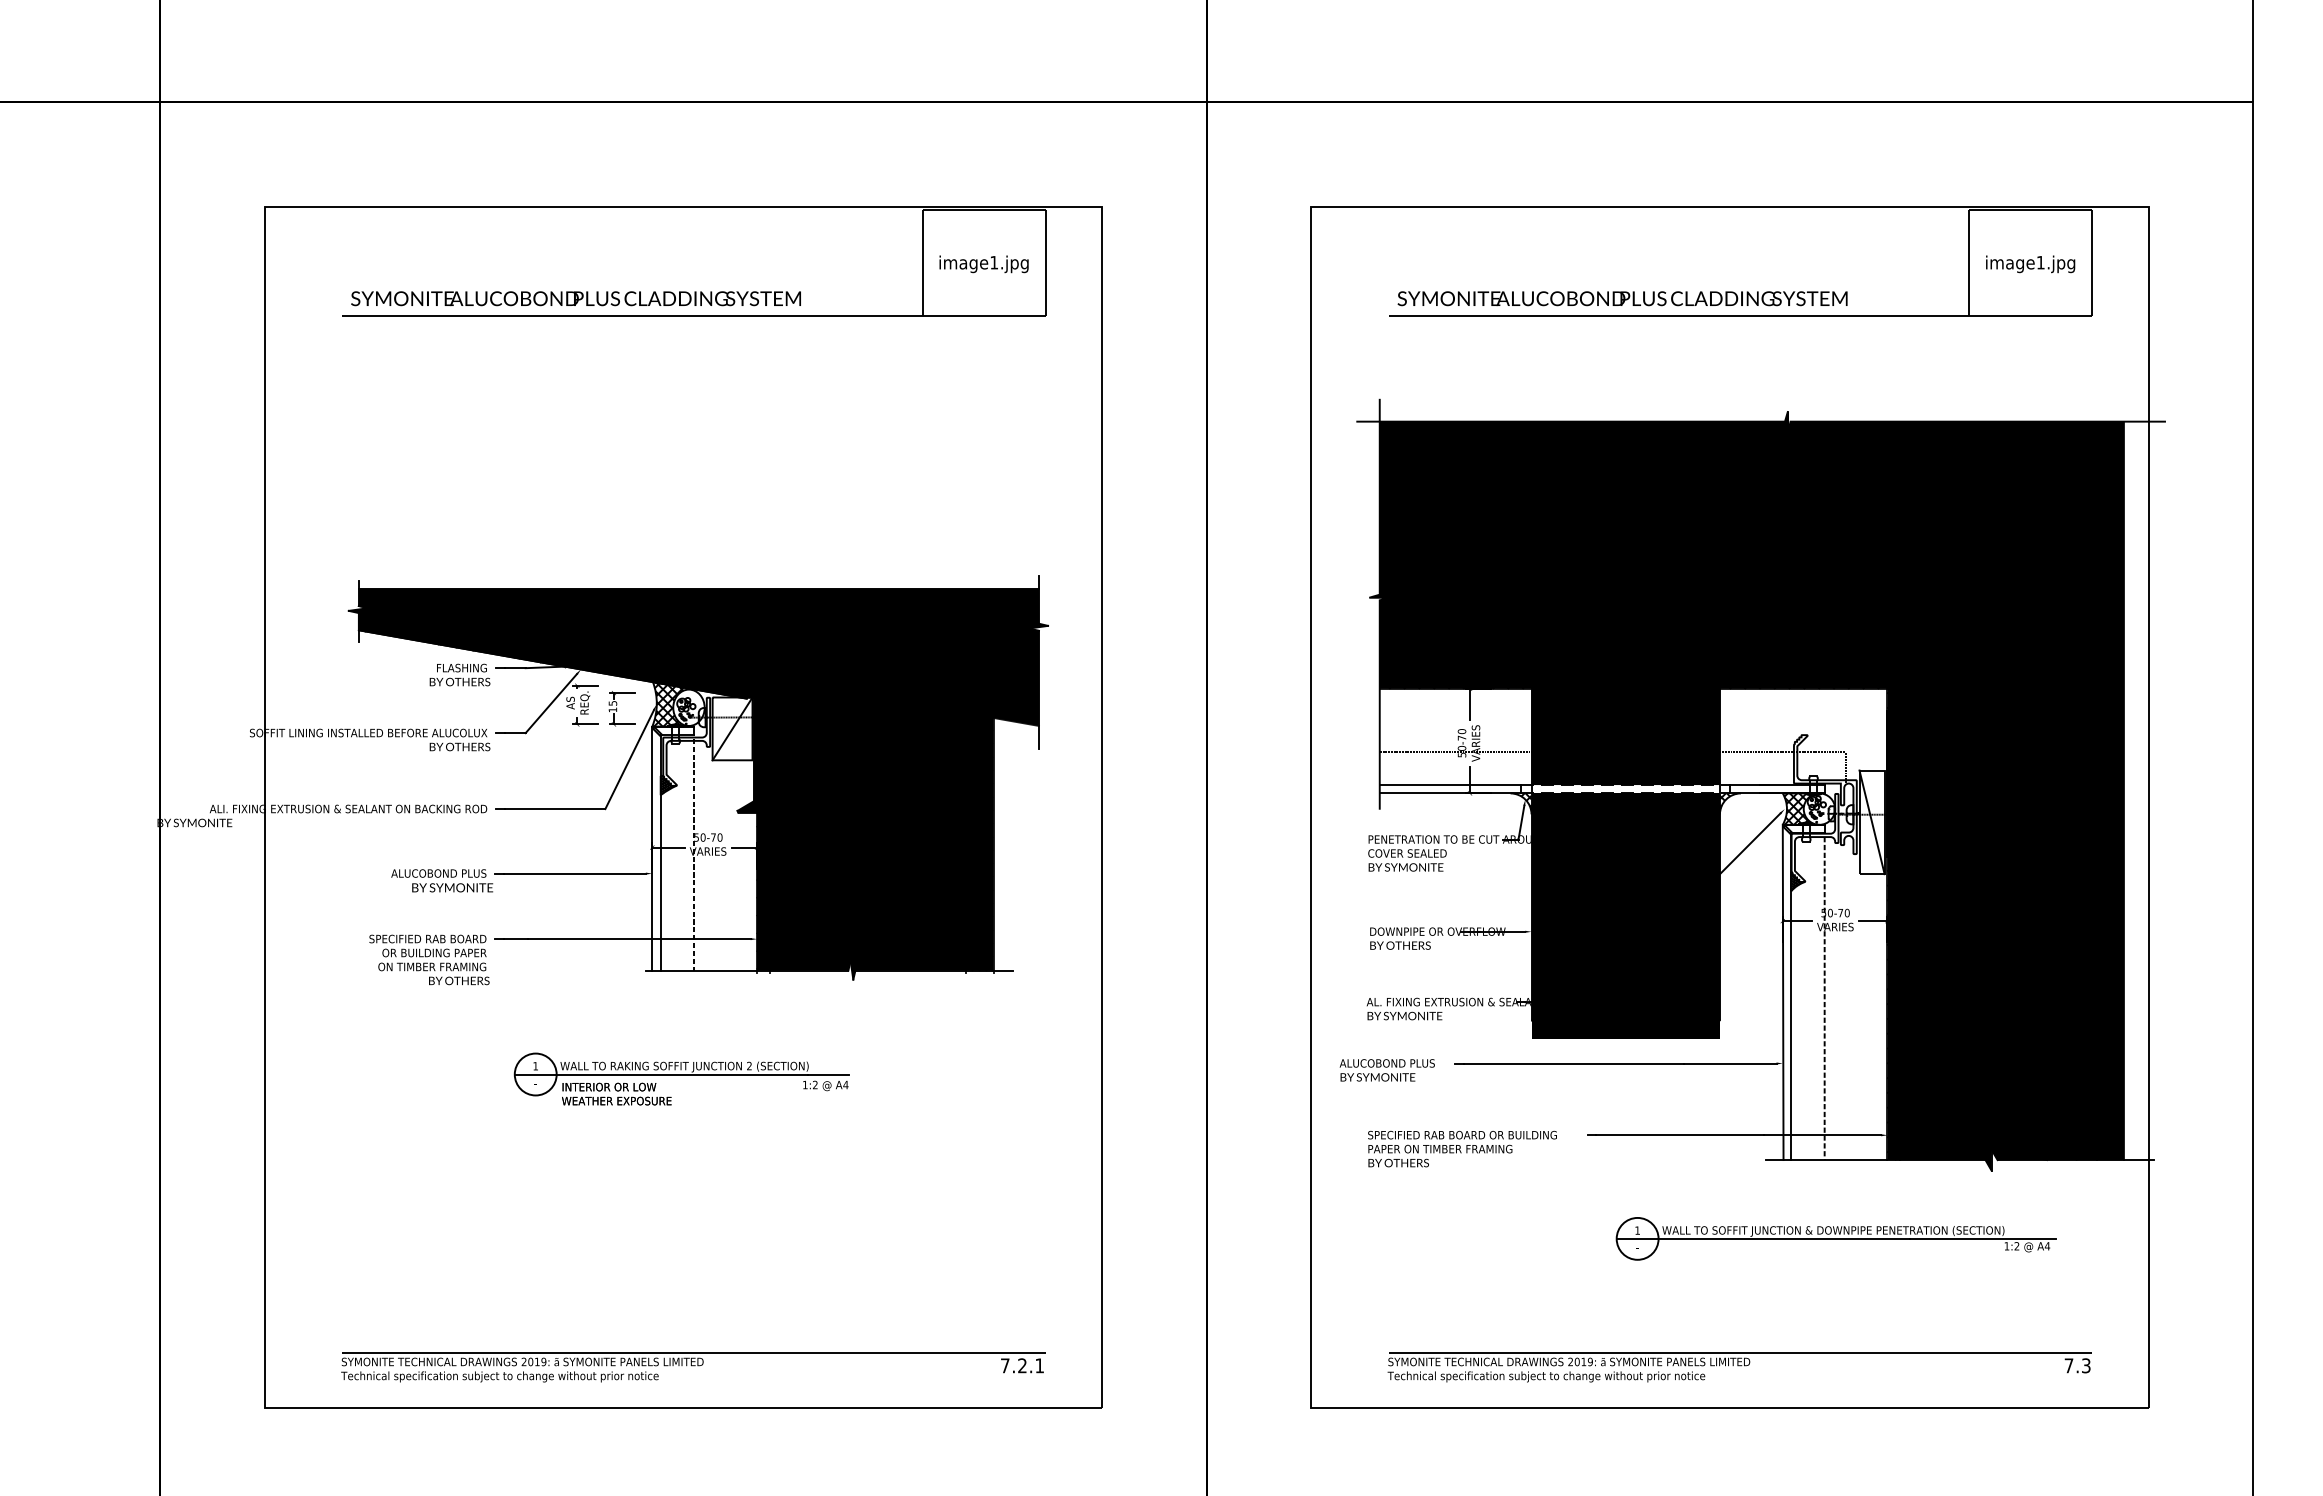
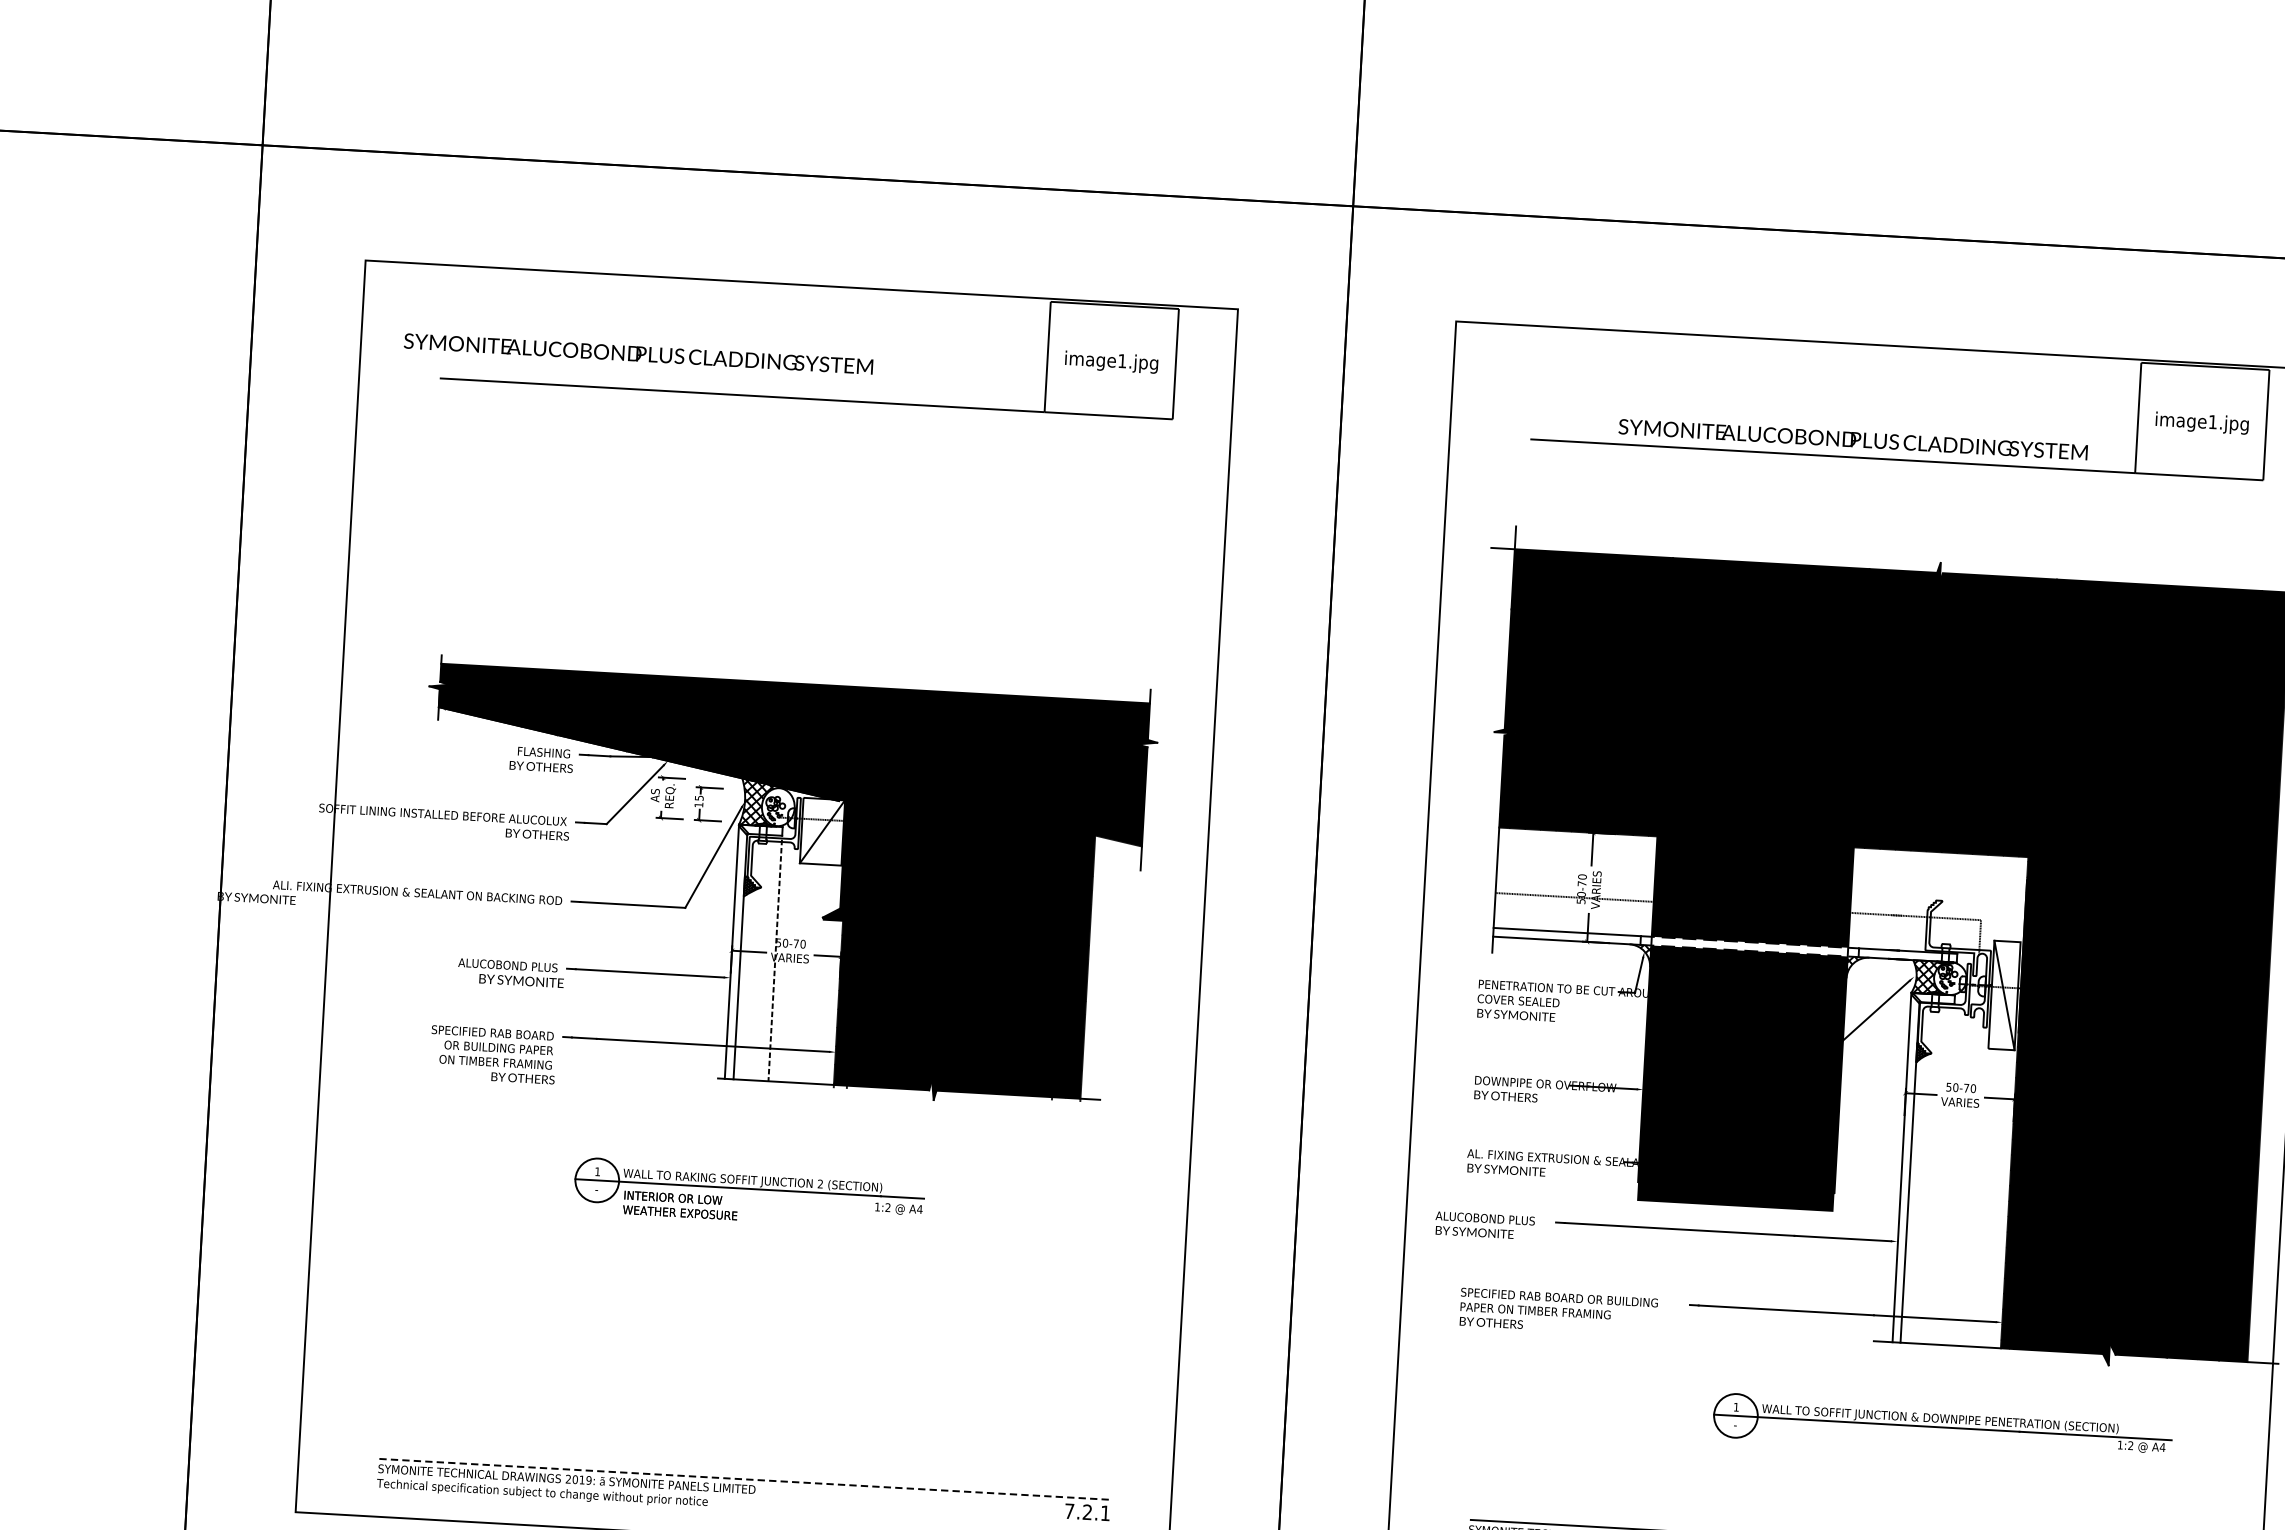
text: (575, 298) -> (638, 353), moved
text: (1622, 298) -> (1853, 439), moved
line: (1824, 998) -> (1944, 1176), removed
line: (693, 1352) -> (745, 1479), solid -> dashed

